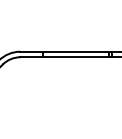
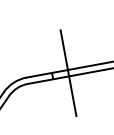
line: (56, 54) -> (68, 73), added

